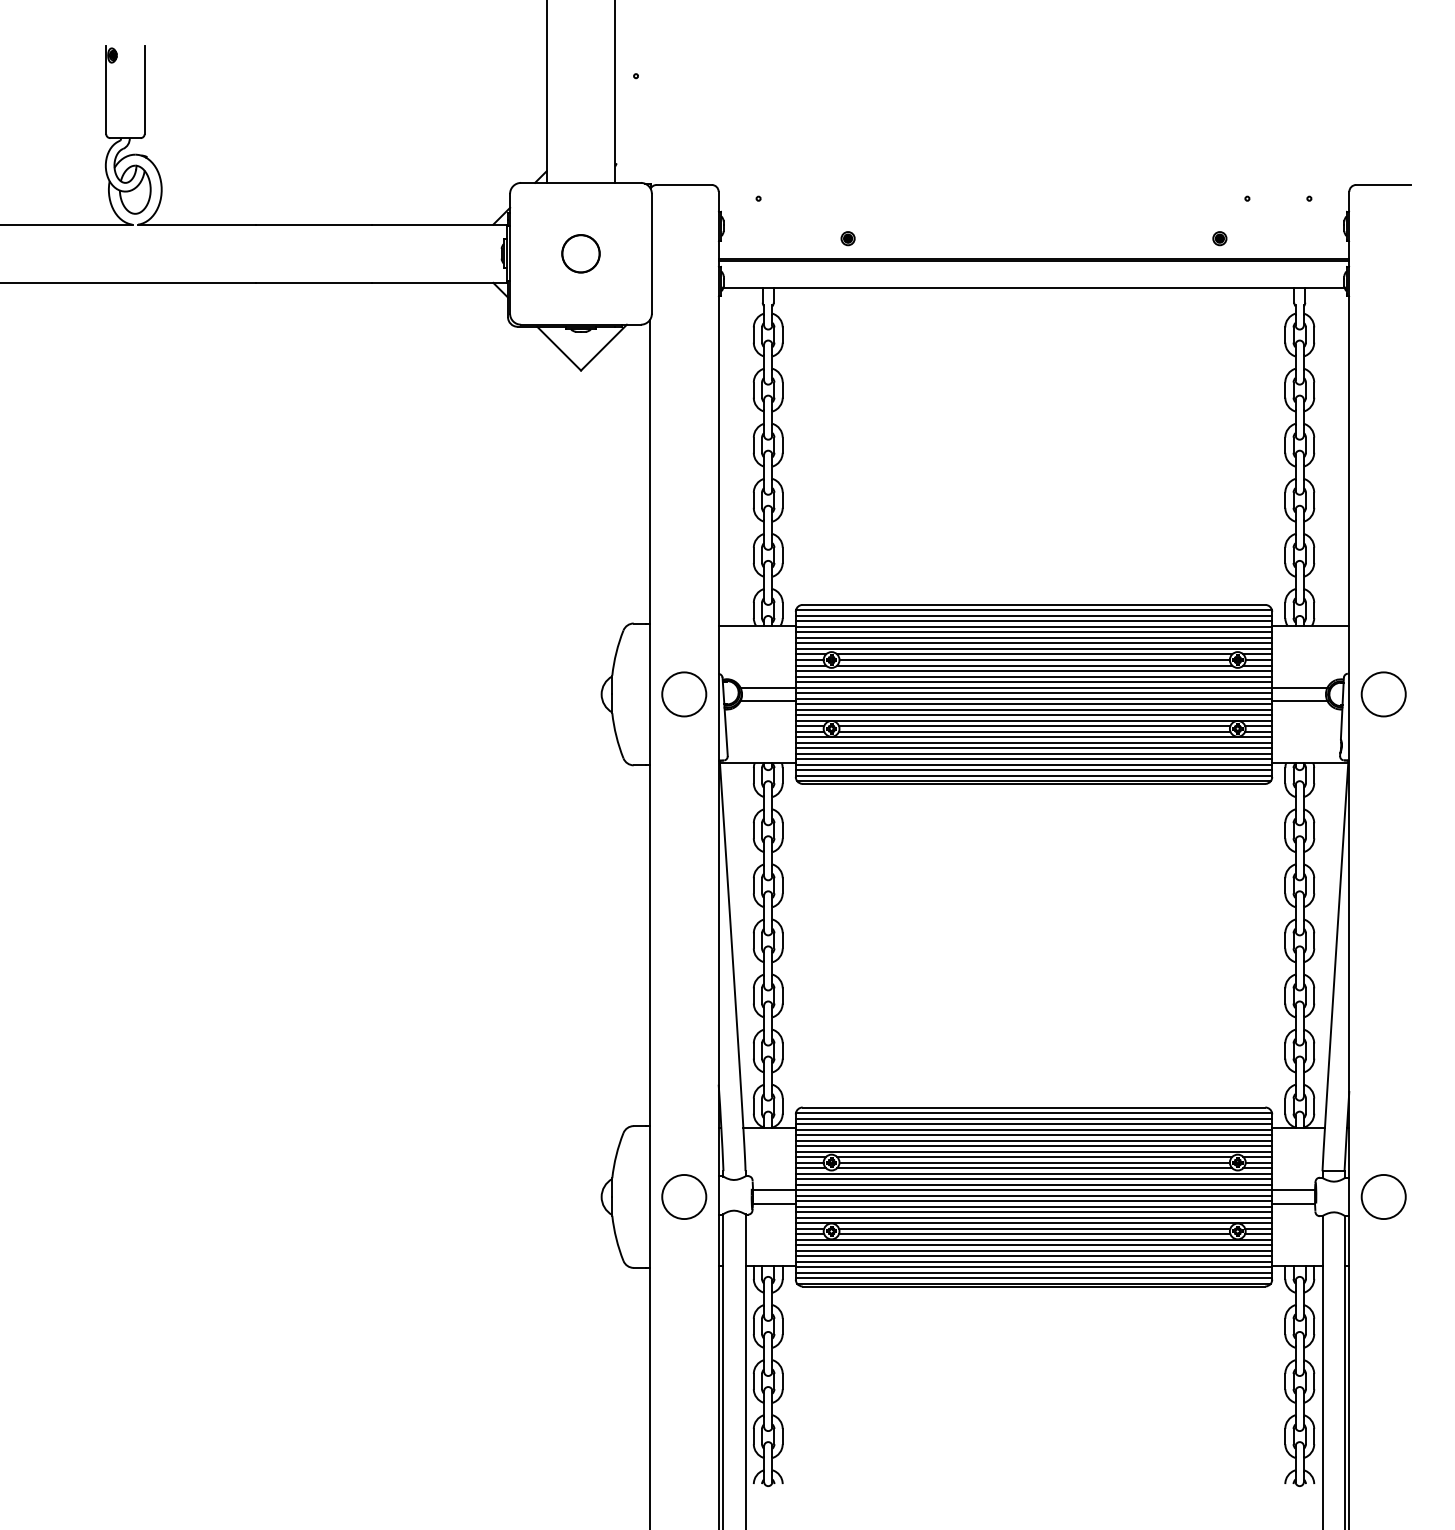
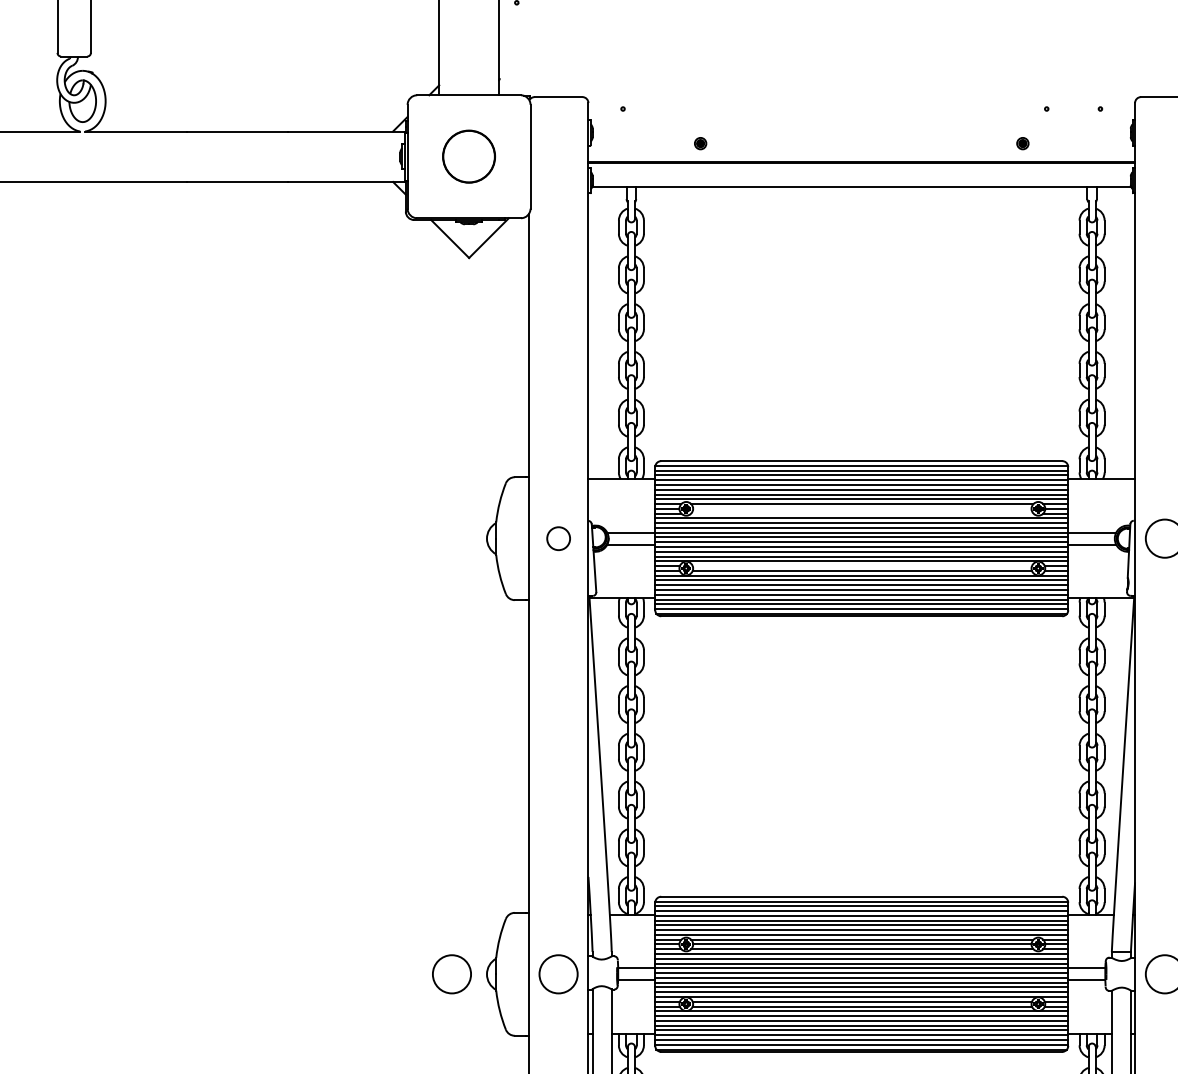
circle: (580, 253) -> (468, 156), size x1.6
line: (1034, 660) -> (862, 509), removed
line: (1034, 665) -> (862, 513), removed
circle: (684, 694) -> (558, 538), size x0.6
line: (1034, 726) -> (862, 566), removed
circle: (561, 1196) -> (452, 973), added

